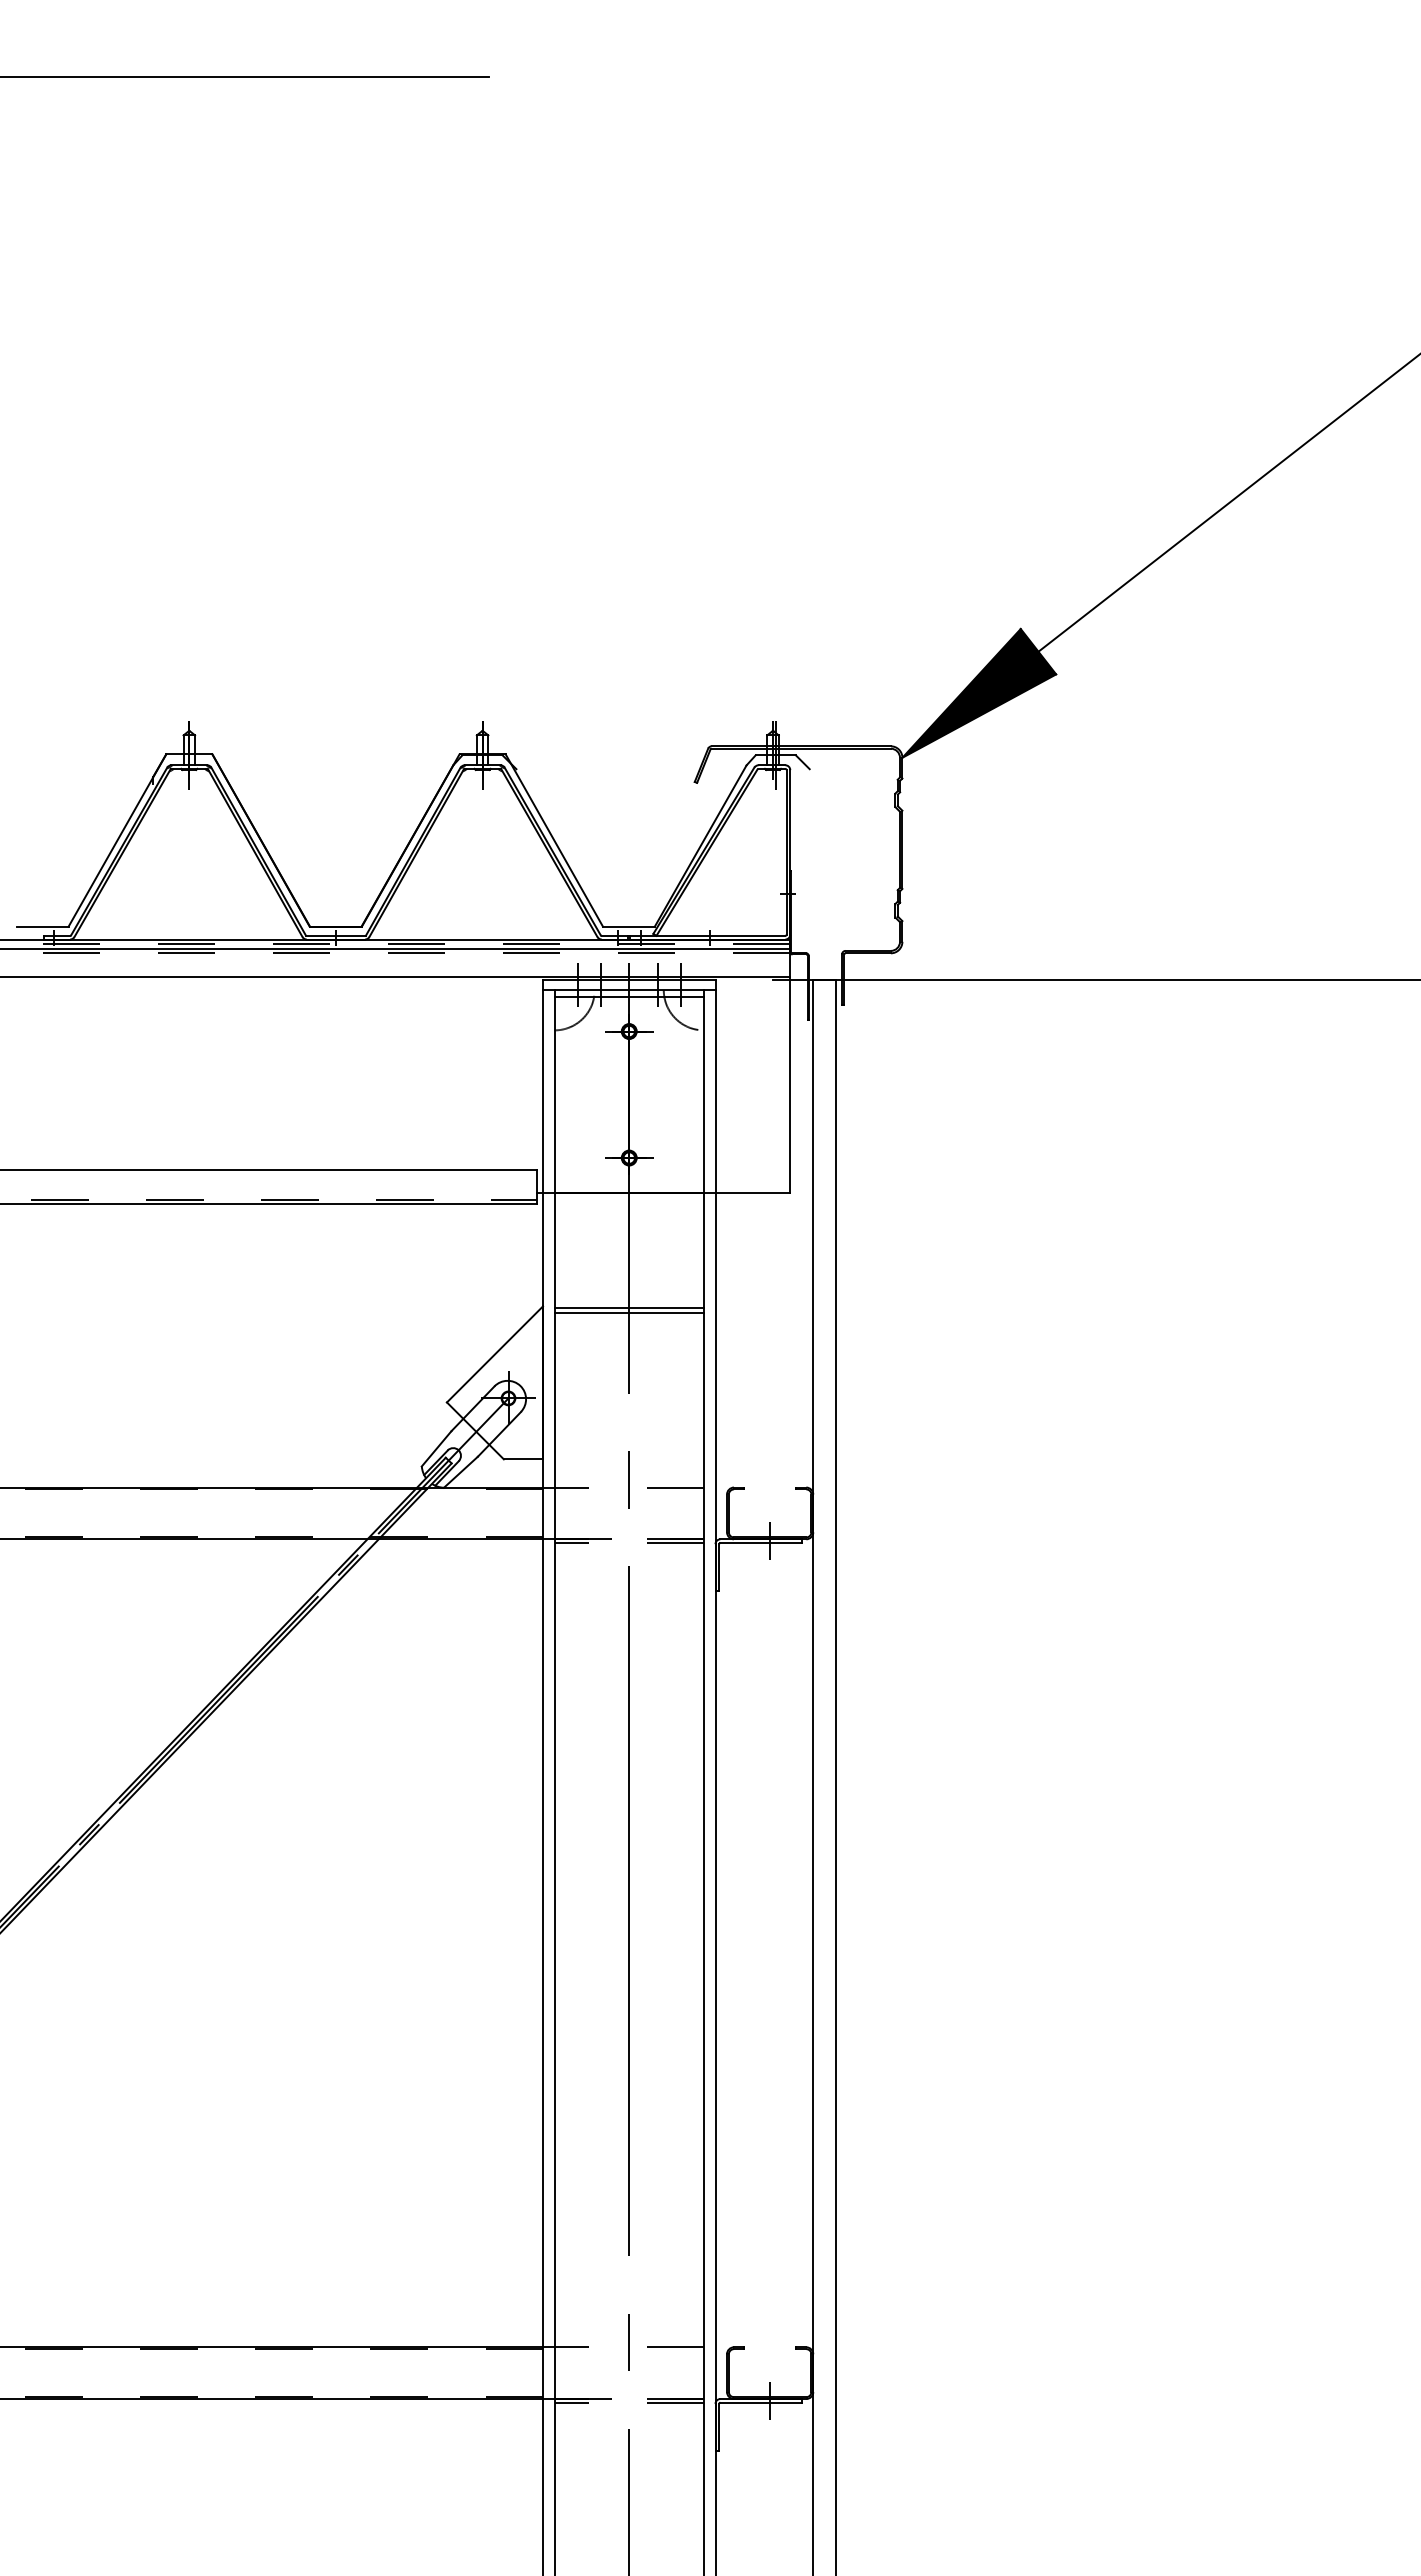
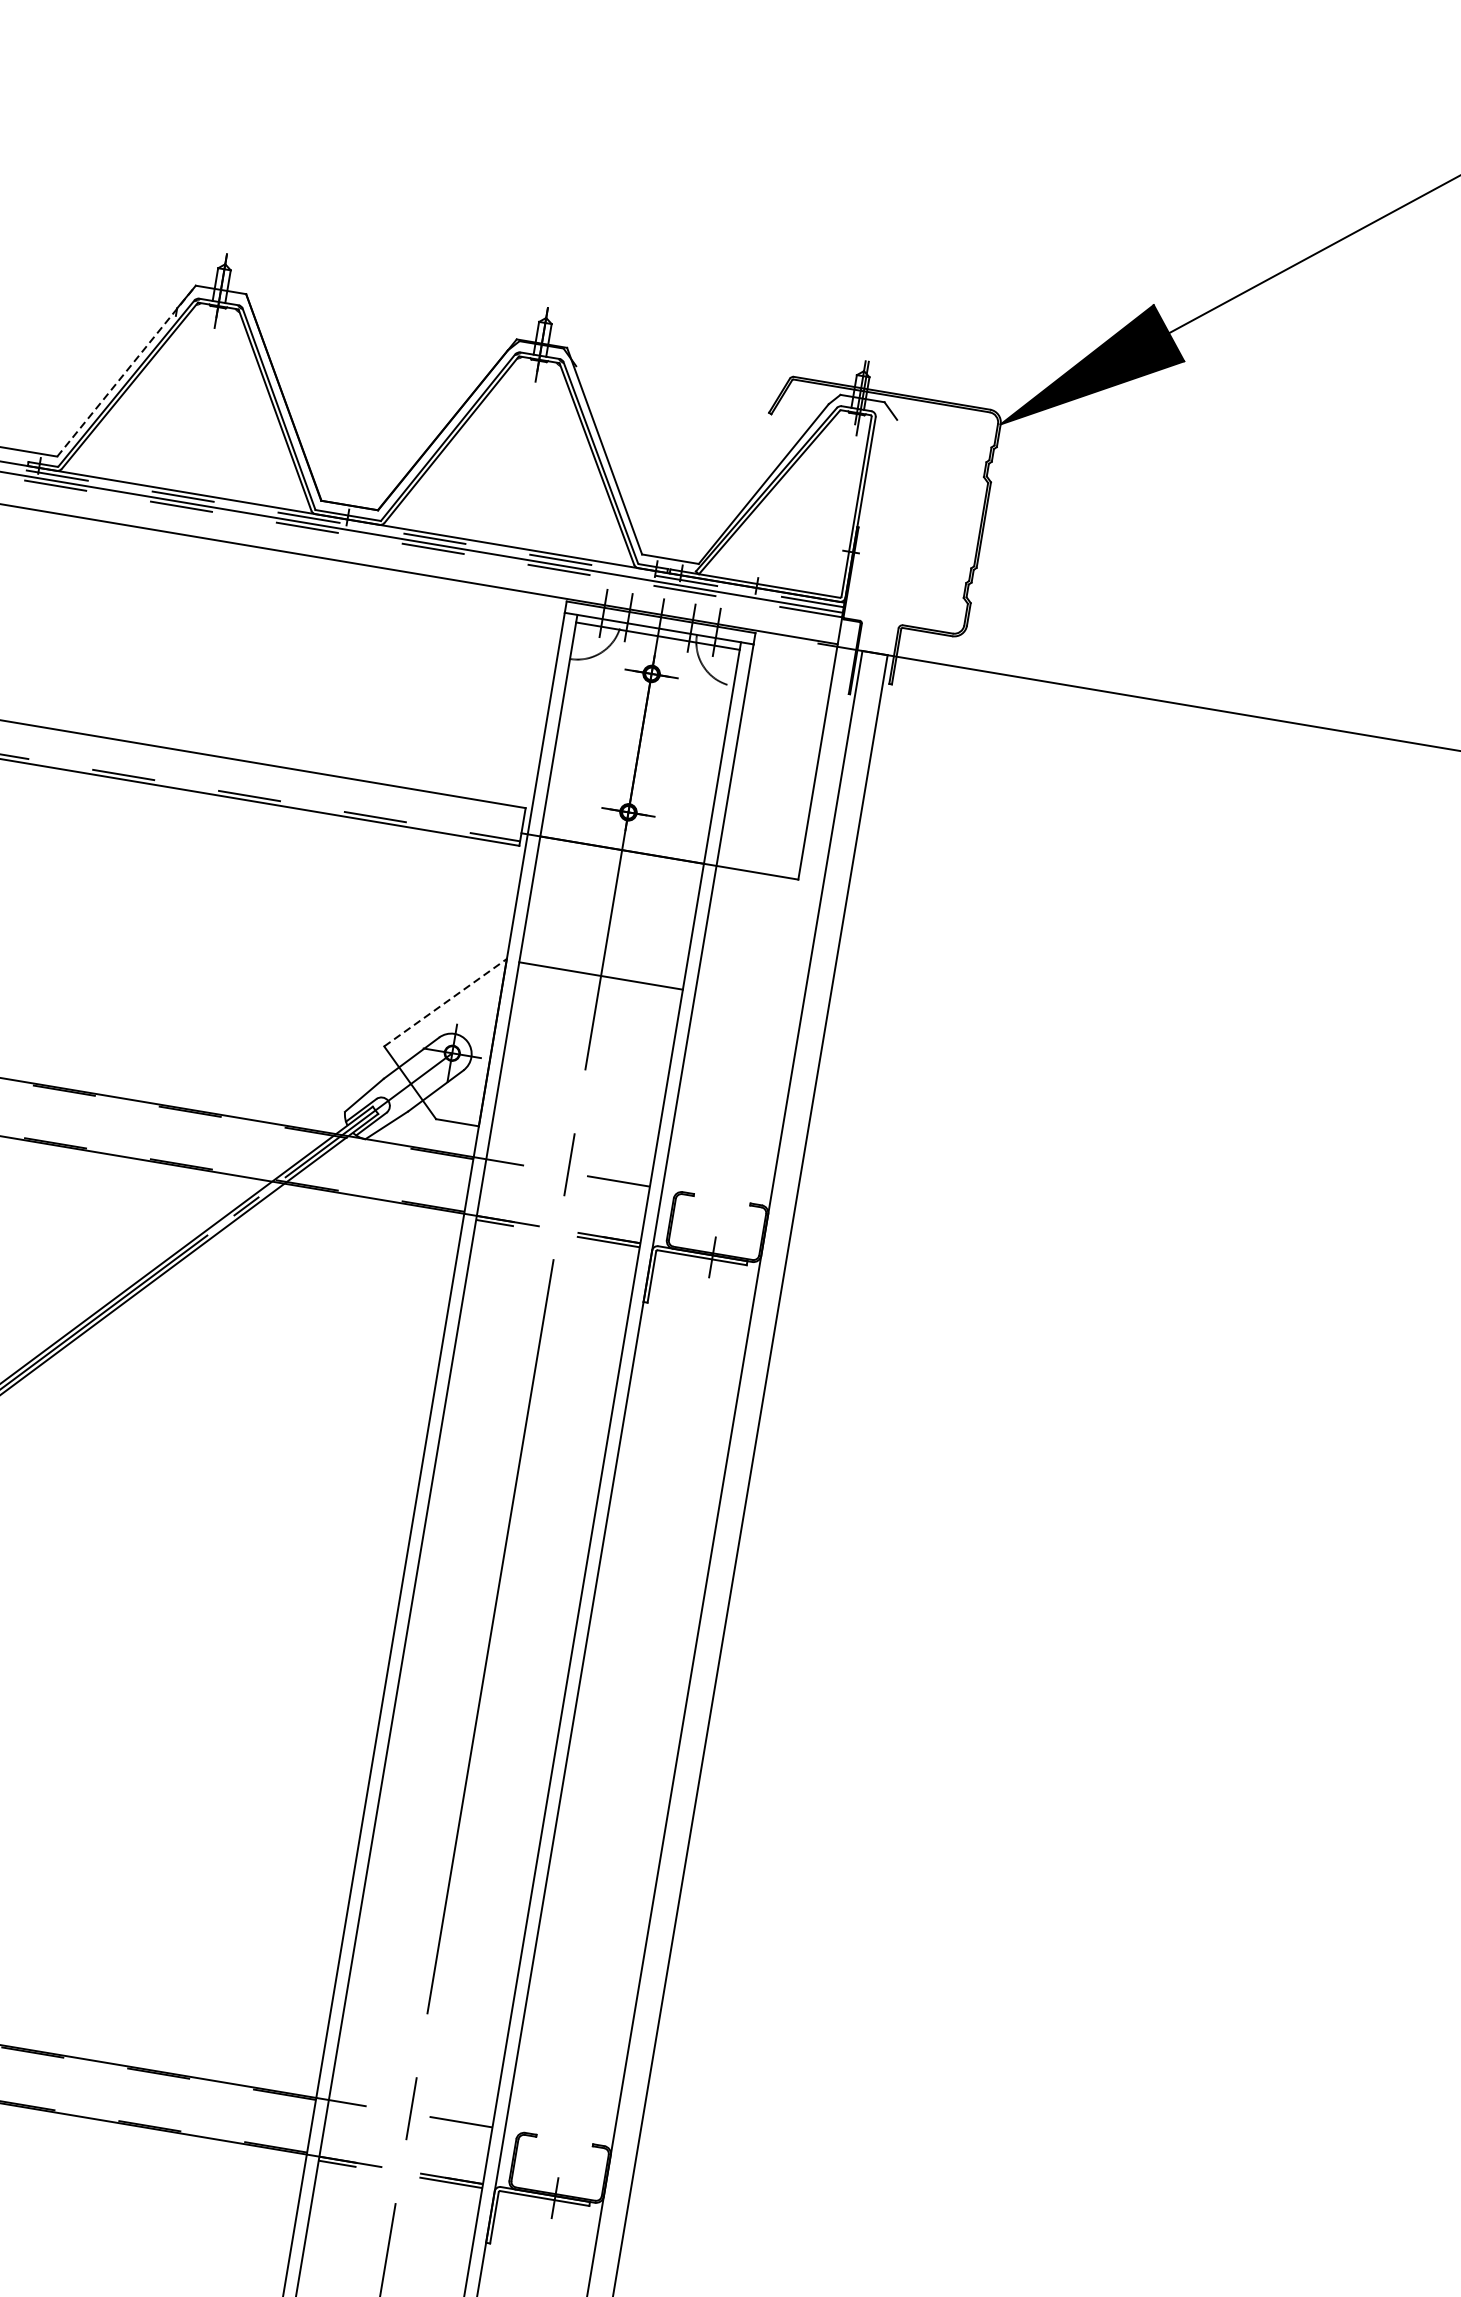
line: (117, 840) -> (126, 371), solid -> dashed
line: (629, 1312) -> (600, 981), removed
line: (494, 1354) -> (445, 1002), solid -> dashed

